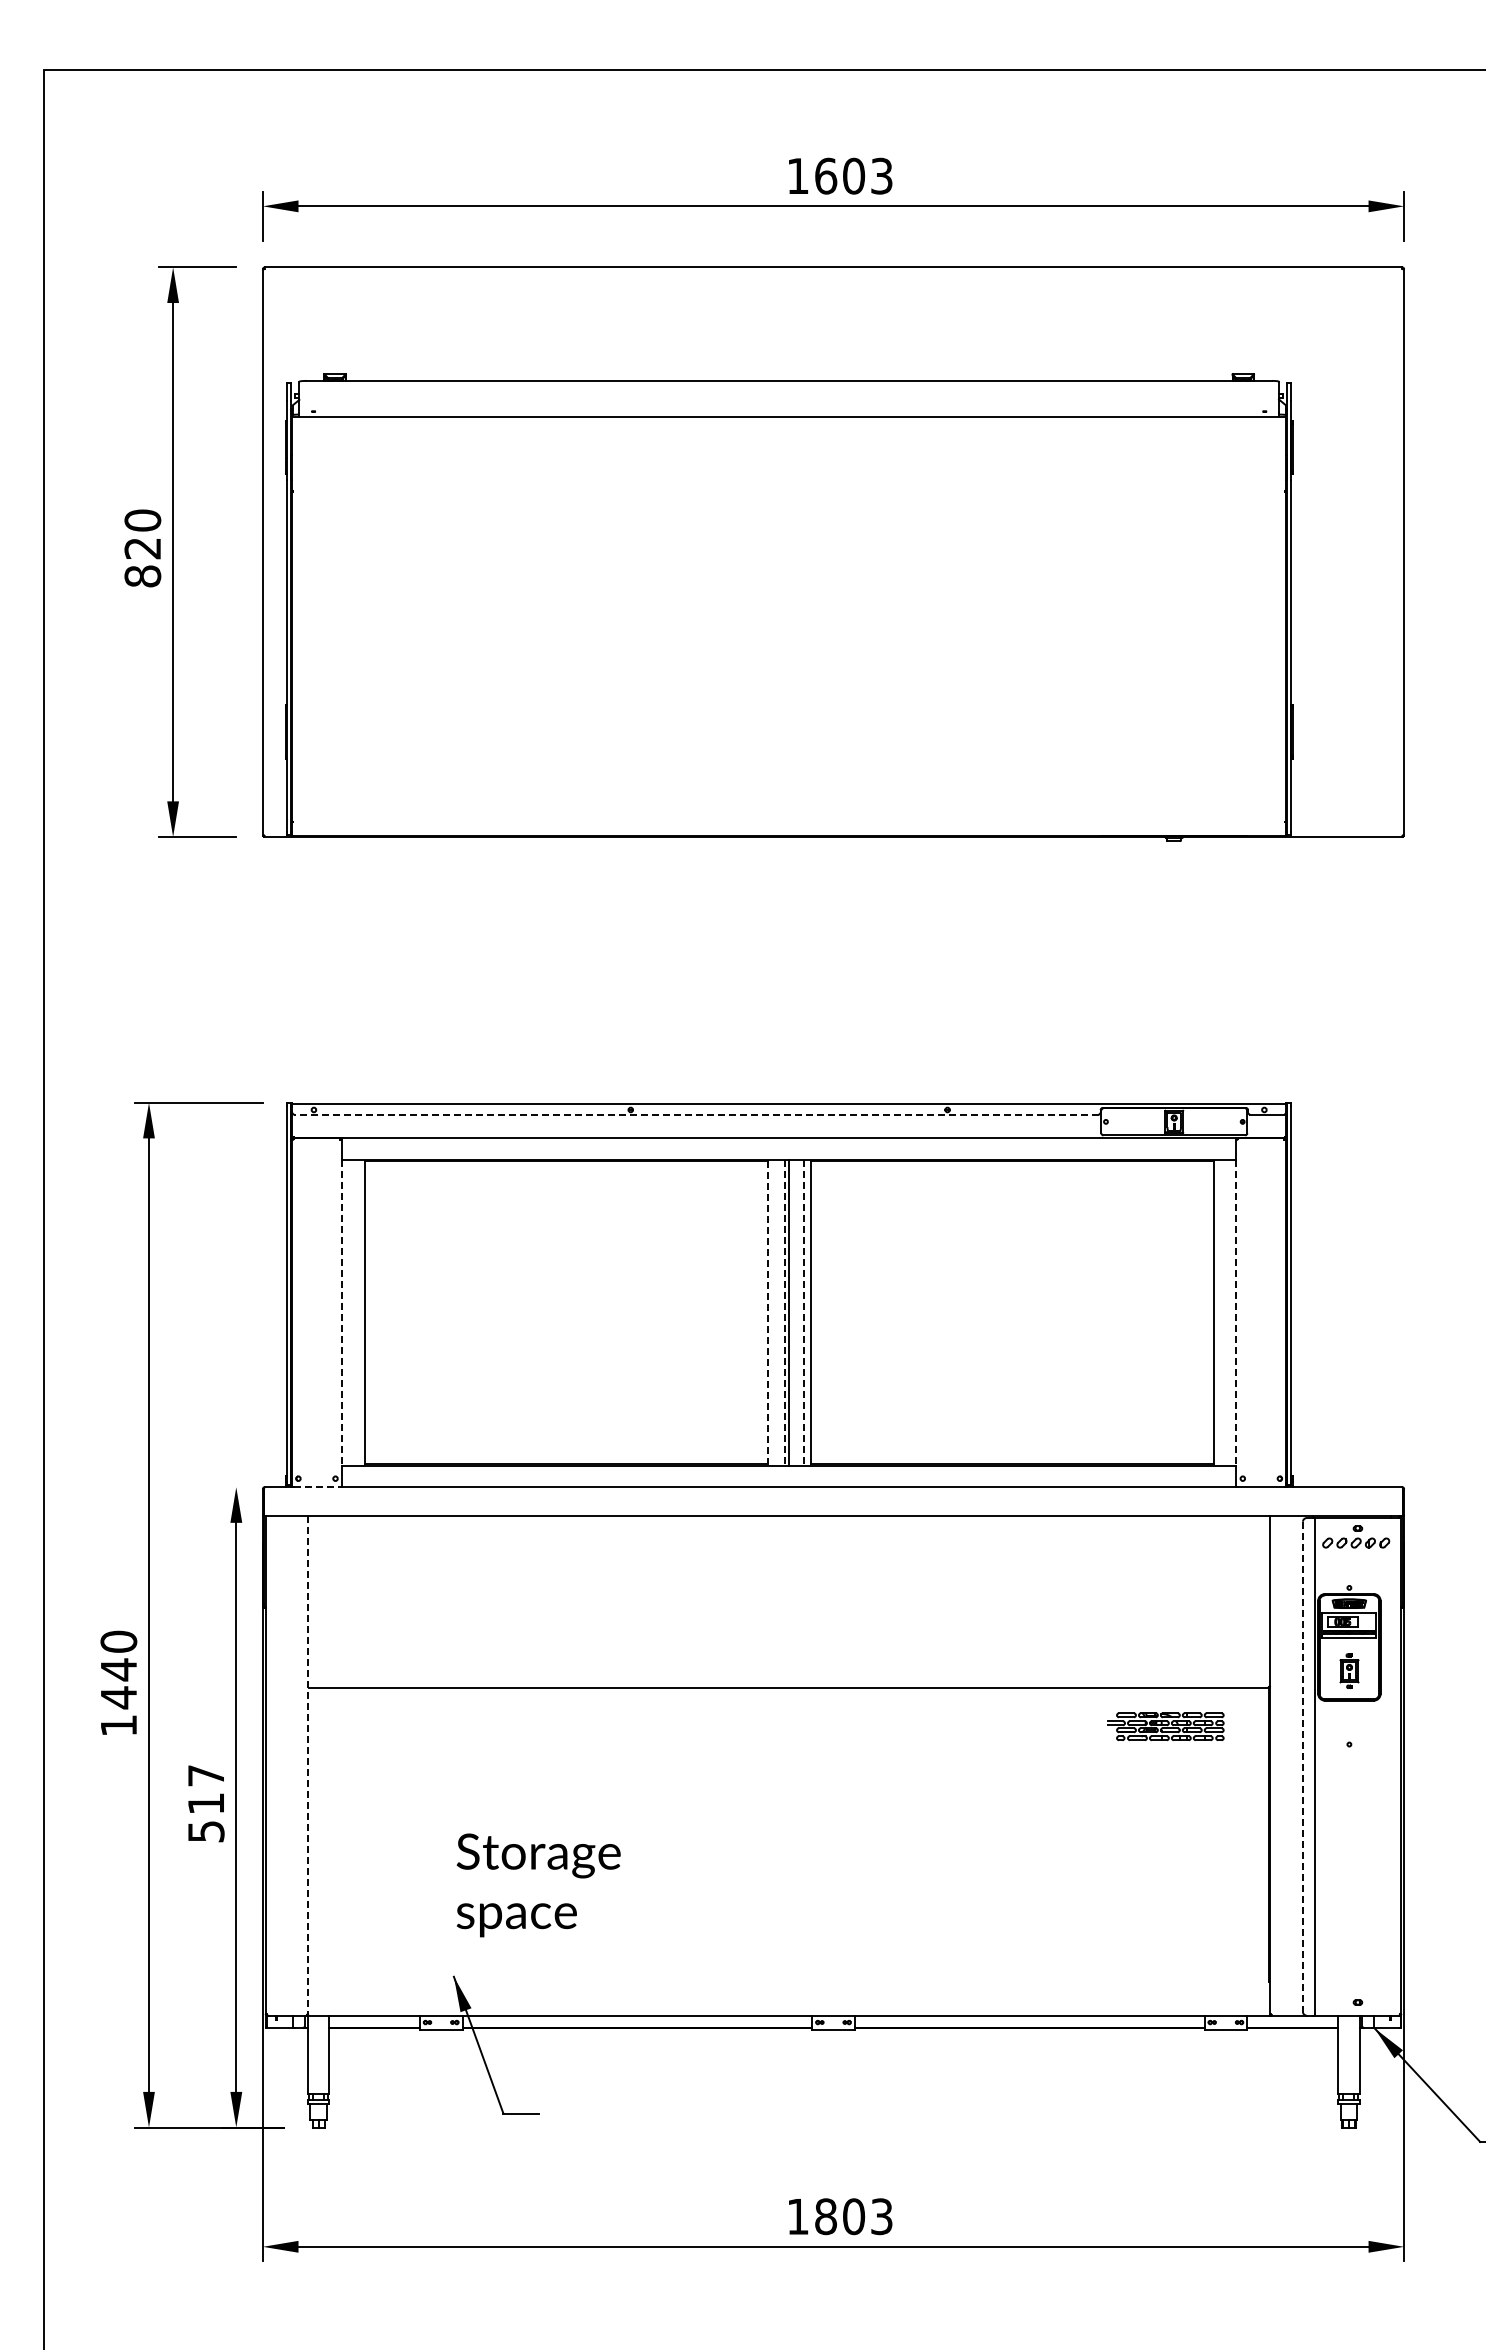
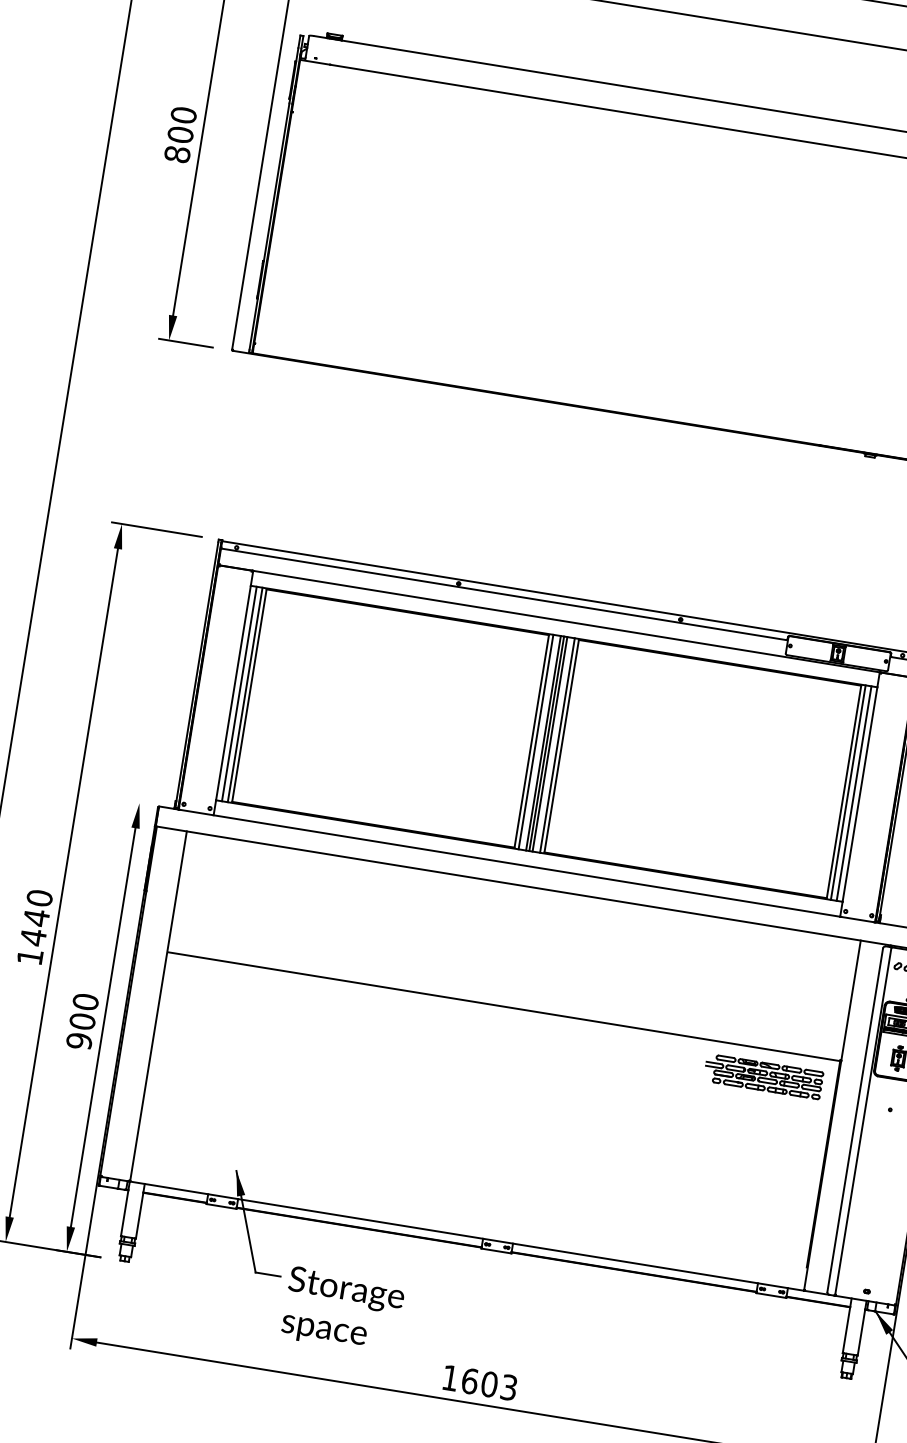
text: (142, 548) -> (180, 134), 820 -> 800
line: (695, 1114) -> (503, 594), dashed -> solid
line: (350, 1312) -> (239, 693), added
line: (358, 1312) -> (245, 694), added
line: (767, 1312) -> (531, 741), dashed -> solid
line: (773, 1312) -> (535, 741), added
line: (793, 1312) -> (549, 744), added
line: (1219, 1312) -> (848, 792), added
line: (1227, 1312) -> (853, 793), added
line: (342, 1313) -> (233, 693), dashed -> solid
line: (784, 1313) -> (543, 743), dashed -> solid
line: (804, 1313) -> (557, 746), dashed -> solid
line: (1236, 1313) -> (860, 795), dashed -> solid
line: (317, 1487) -> (196, 812), dashed -> solid
part: (1165, 1726) -> (763, 1076), size x1.43
line: (308, 1765) -> (158, 1006), dashed -> solid
line: (1302, 1767) -> (854, 1120), dashed -> solid
text: (205, 1803) -> (82, 1021), 517 -> 900
text: (538, 1885) -> (342, 1310), moved
text: (826, 2216) -> (470, 1381), 1803 -> 1603

